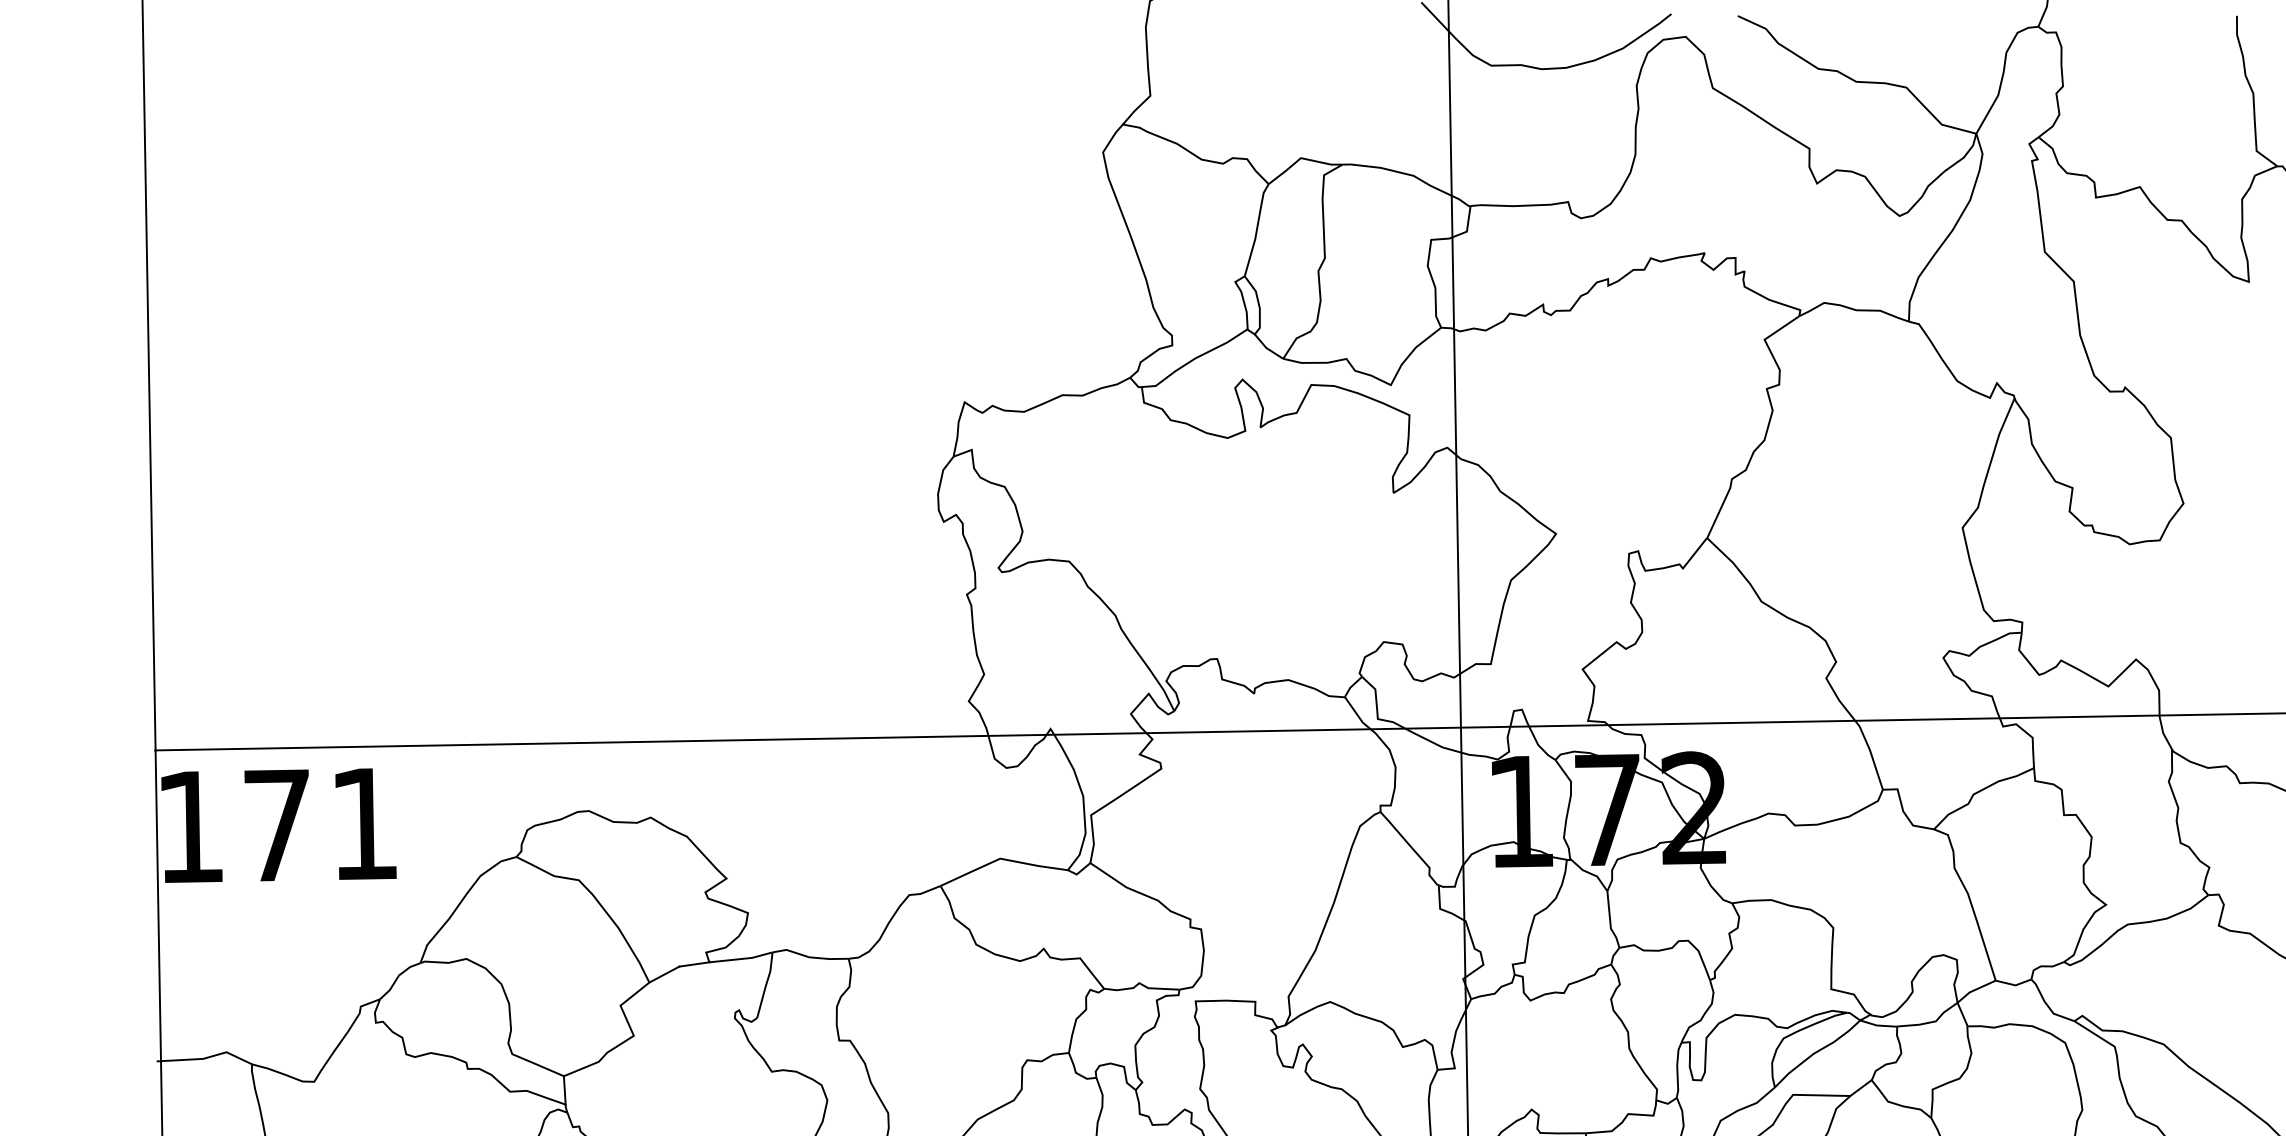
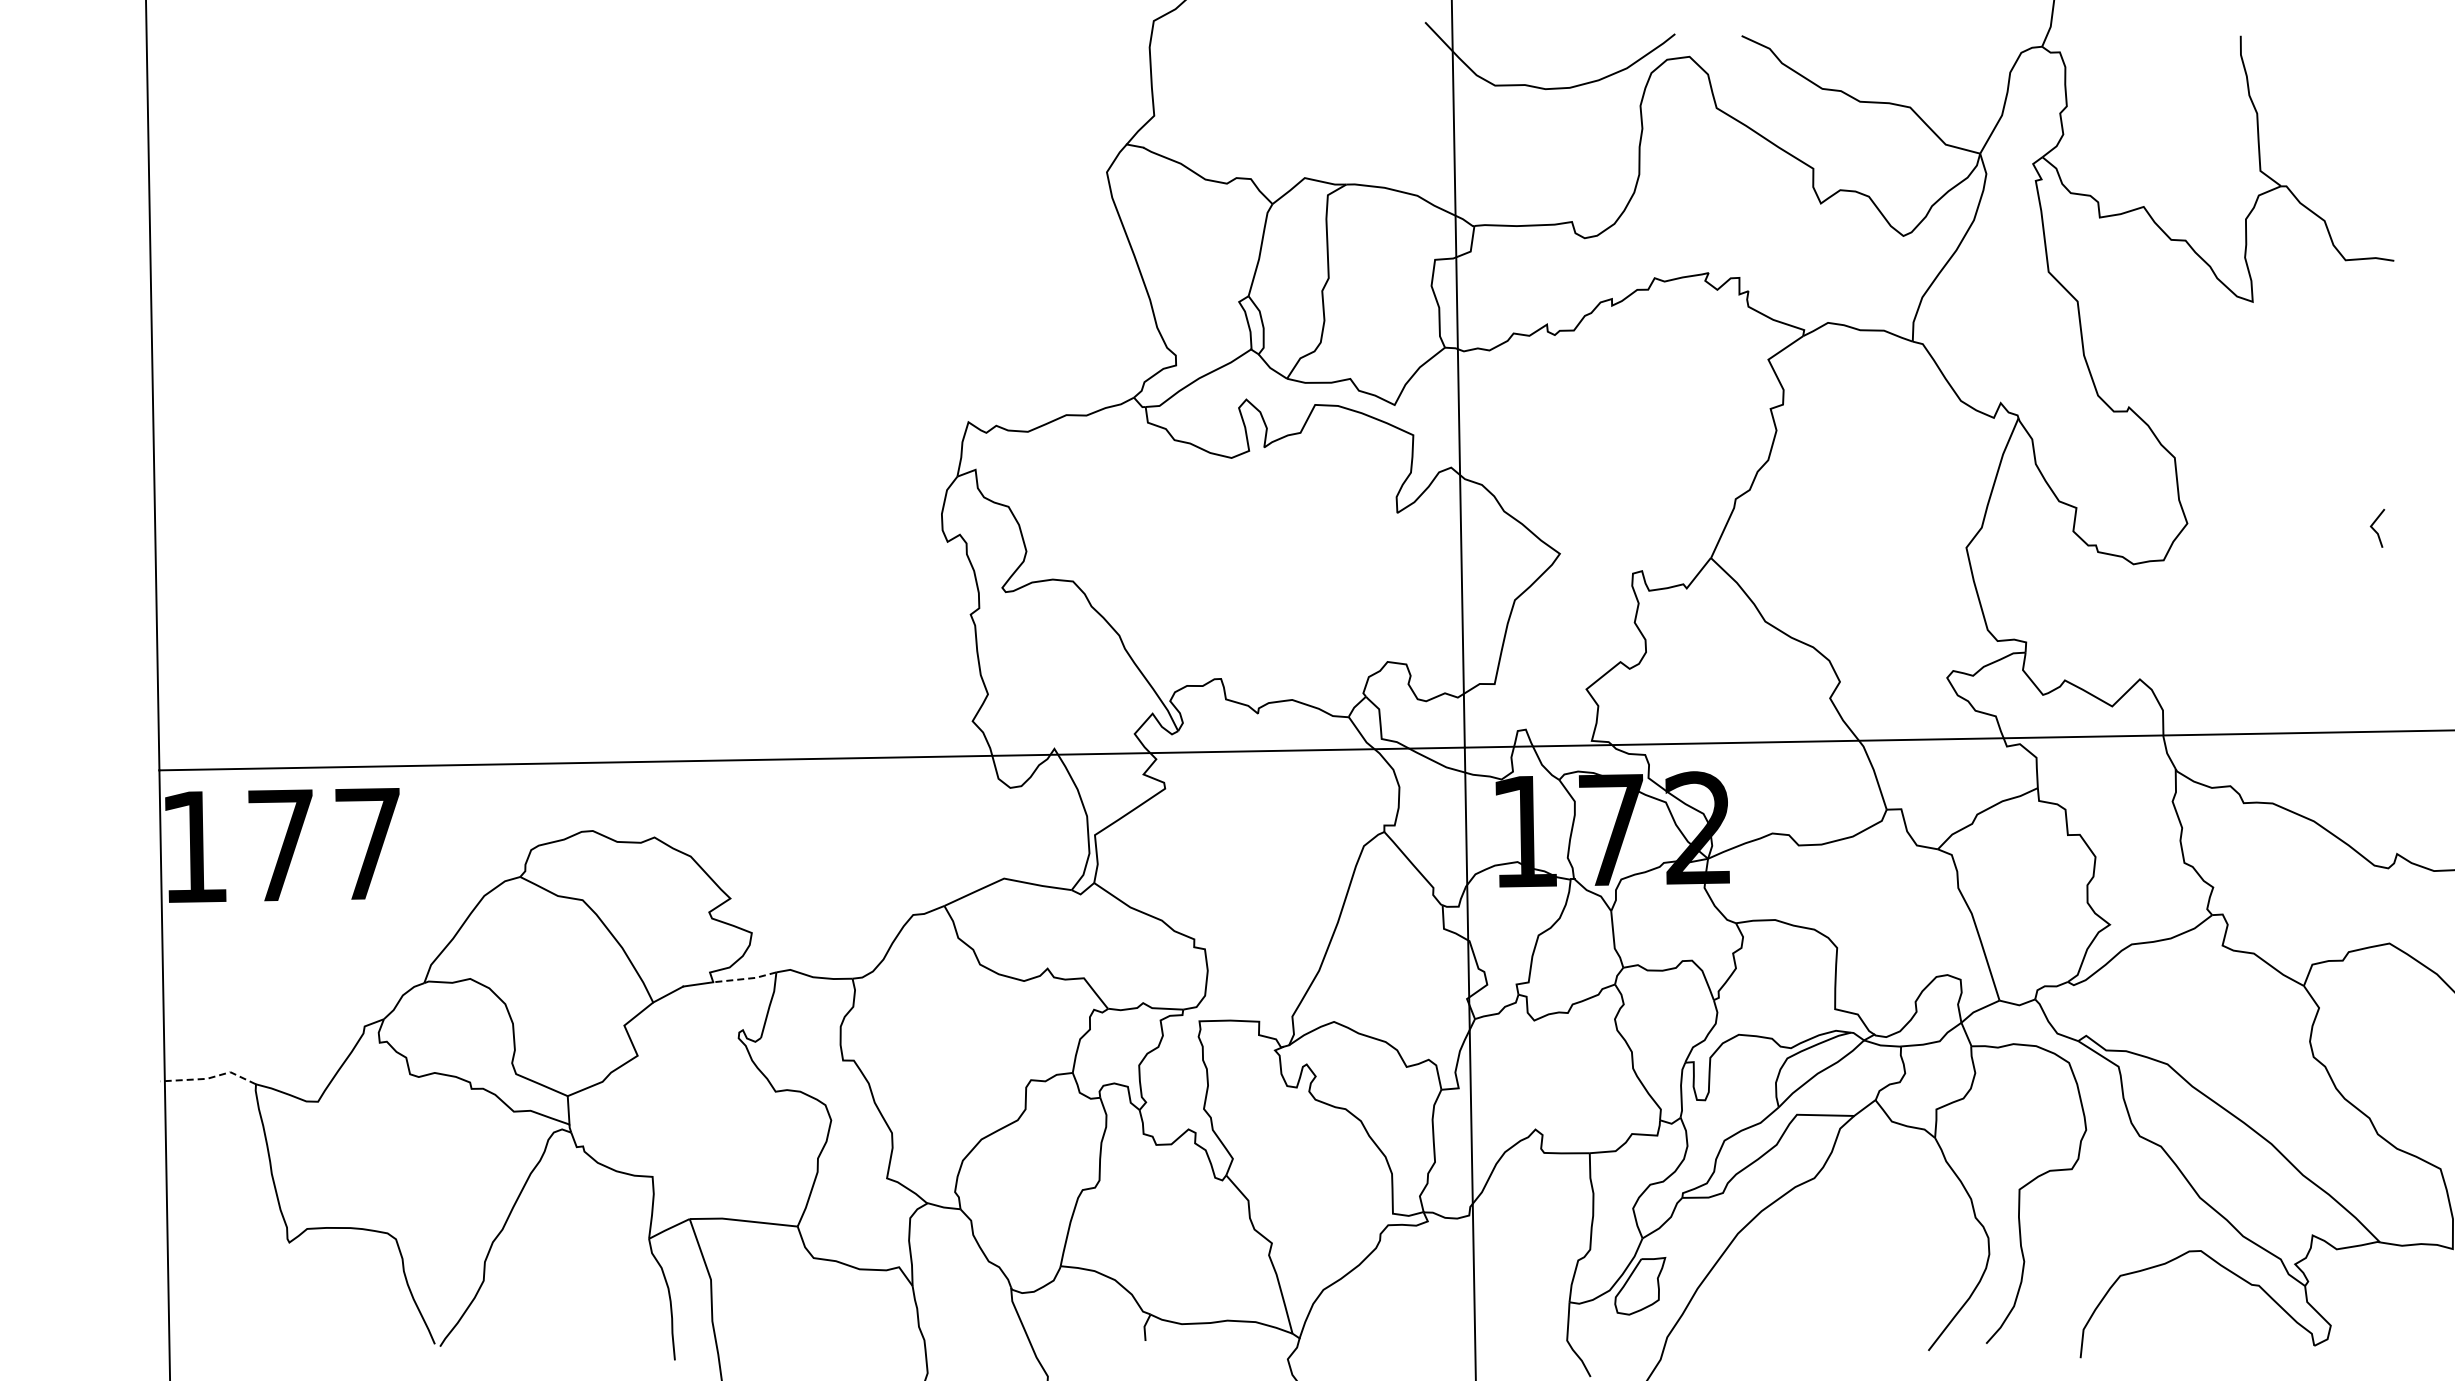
text: (363, 823) -> (367, 843), 171 -> 177
line: (742, 958) -> (746, 978), solid -> dashed
line: (205, 1058) -> (209, 1078), solid -> dashed

